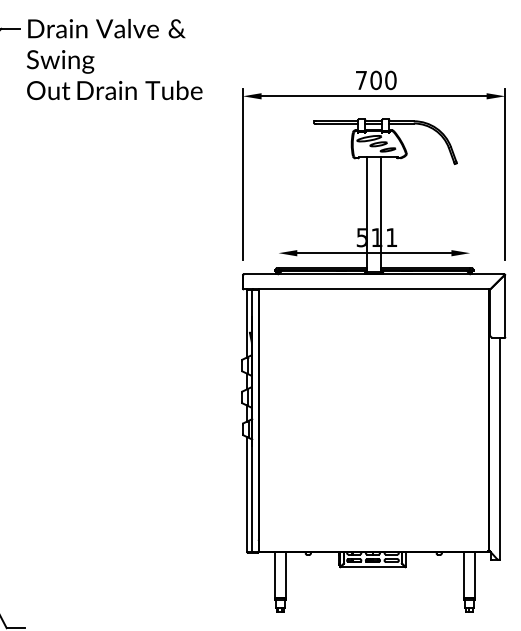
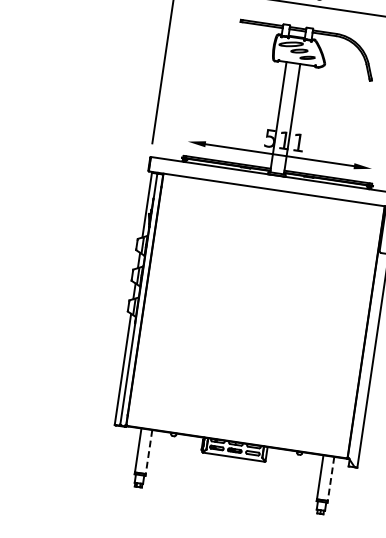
line: (285, 574) -> (148, 451), solid -> dashed
line: (475, 574) -> (331, 478), solid -> dashed

